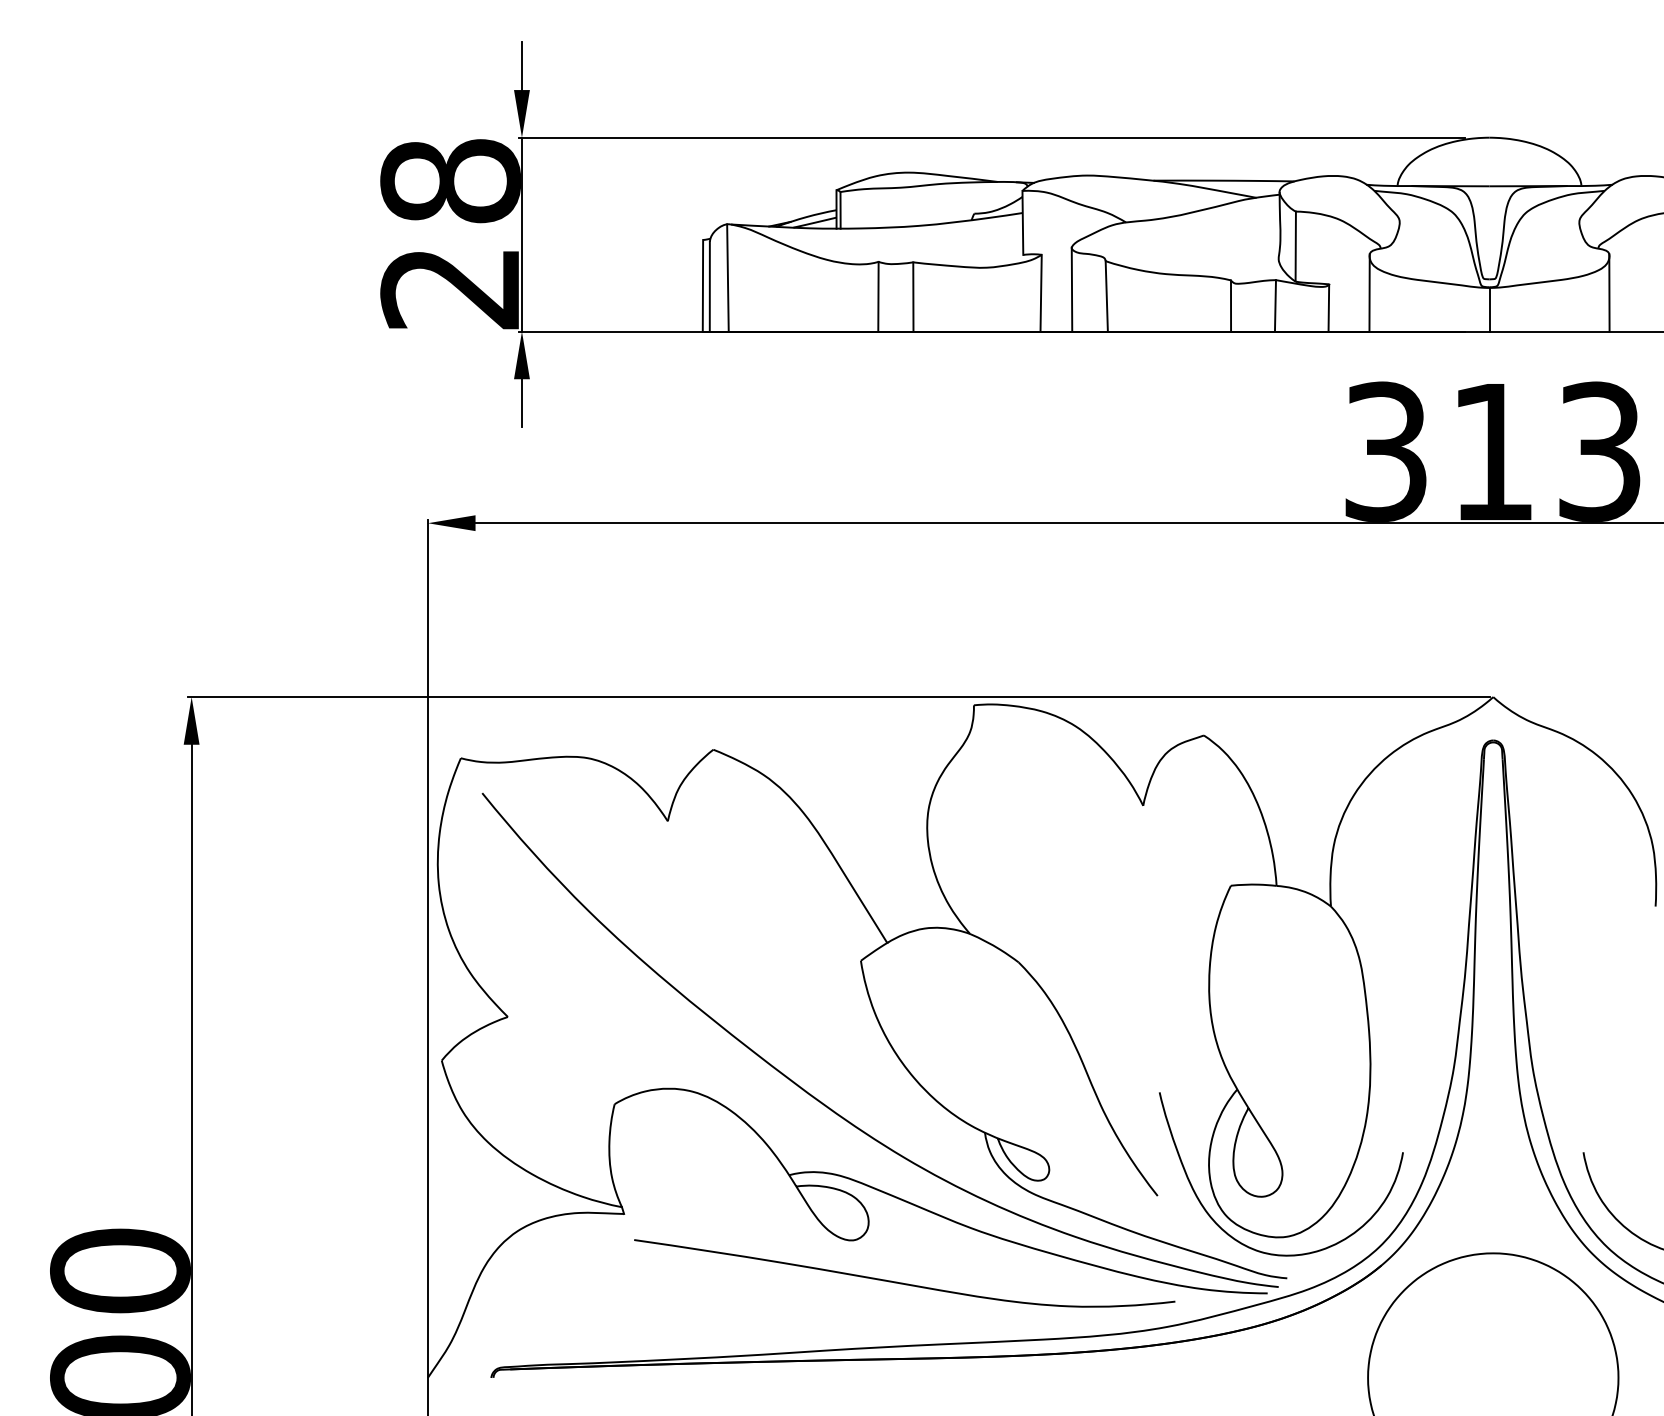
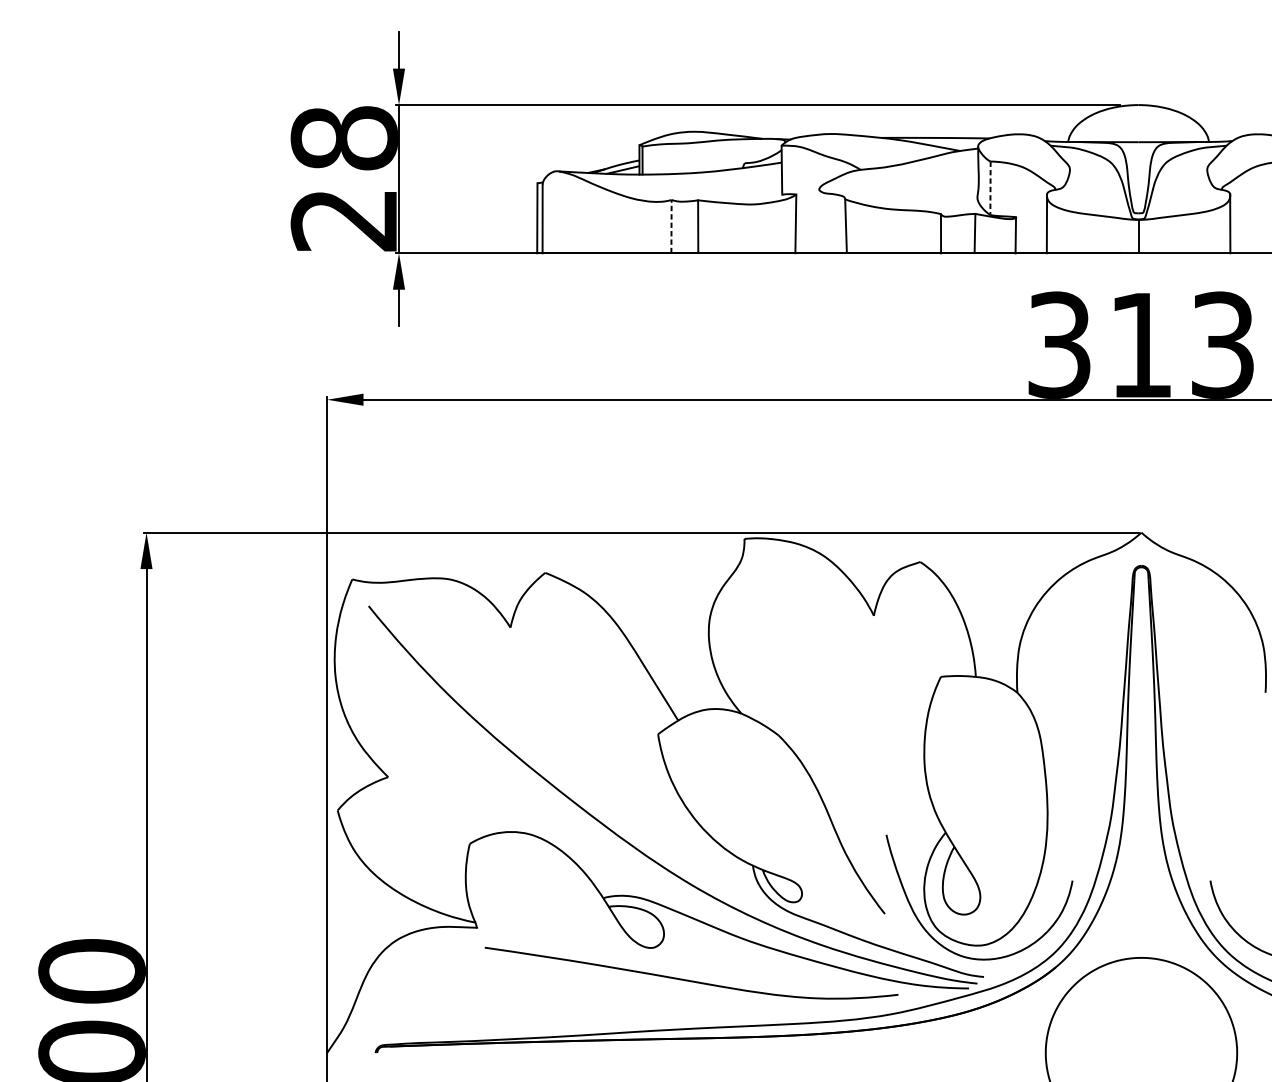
line: (1295, 246) -> (990, 188), solid -> dashed
line: (727, 277) -> (556, 211), removed
line: (1071, 289) -> (819, 221), removed
line: (878, 296) -> (671, 226), solid -> dashed

